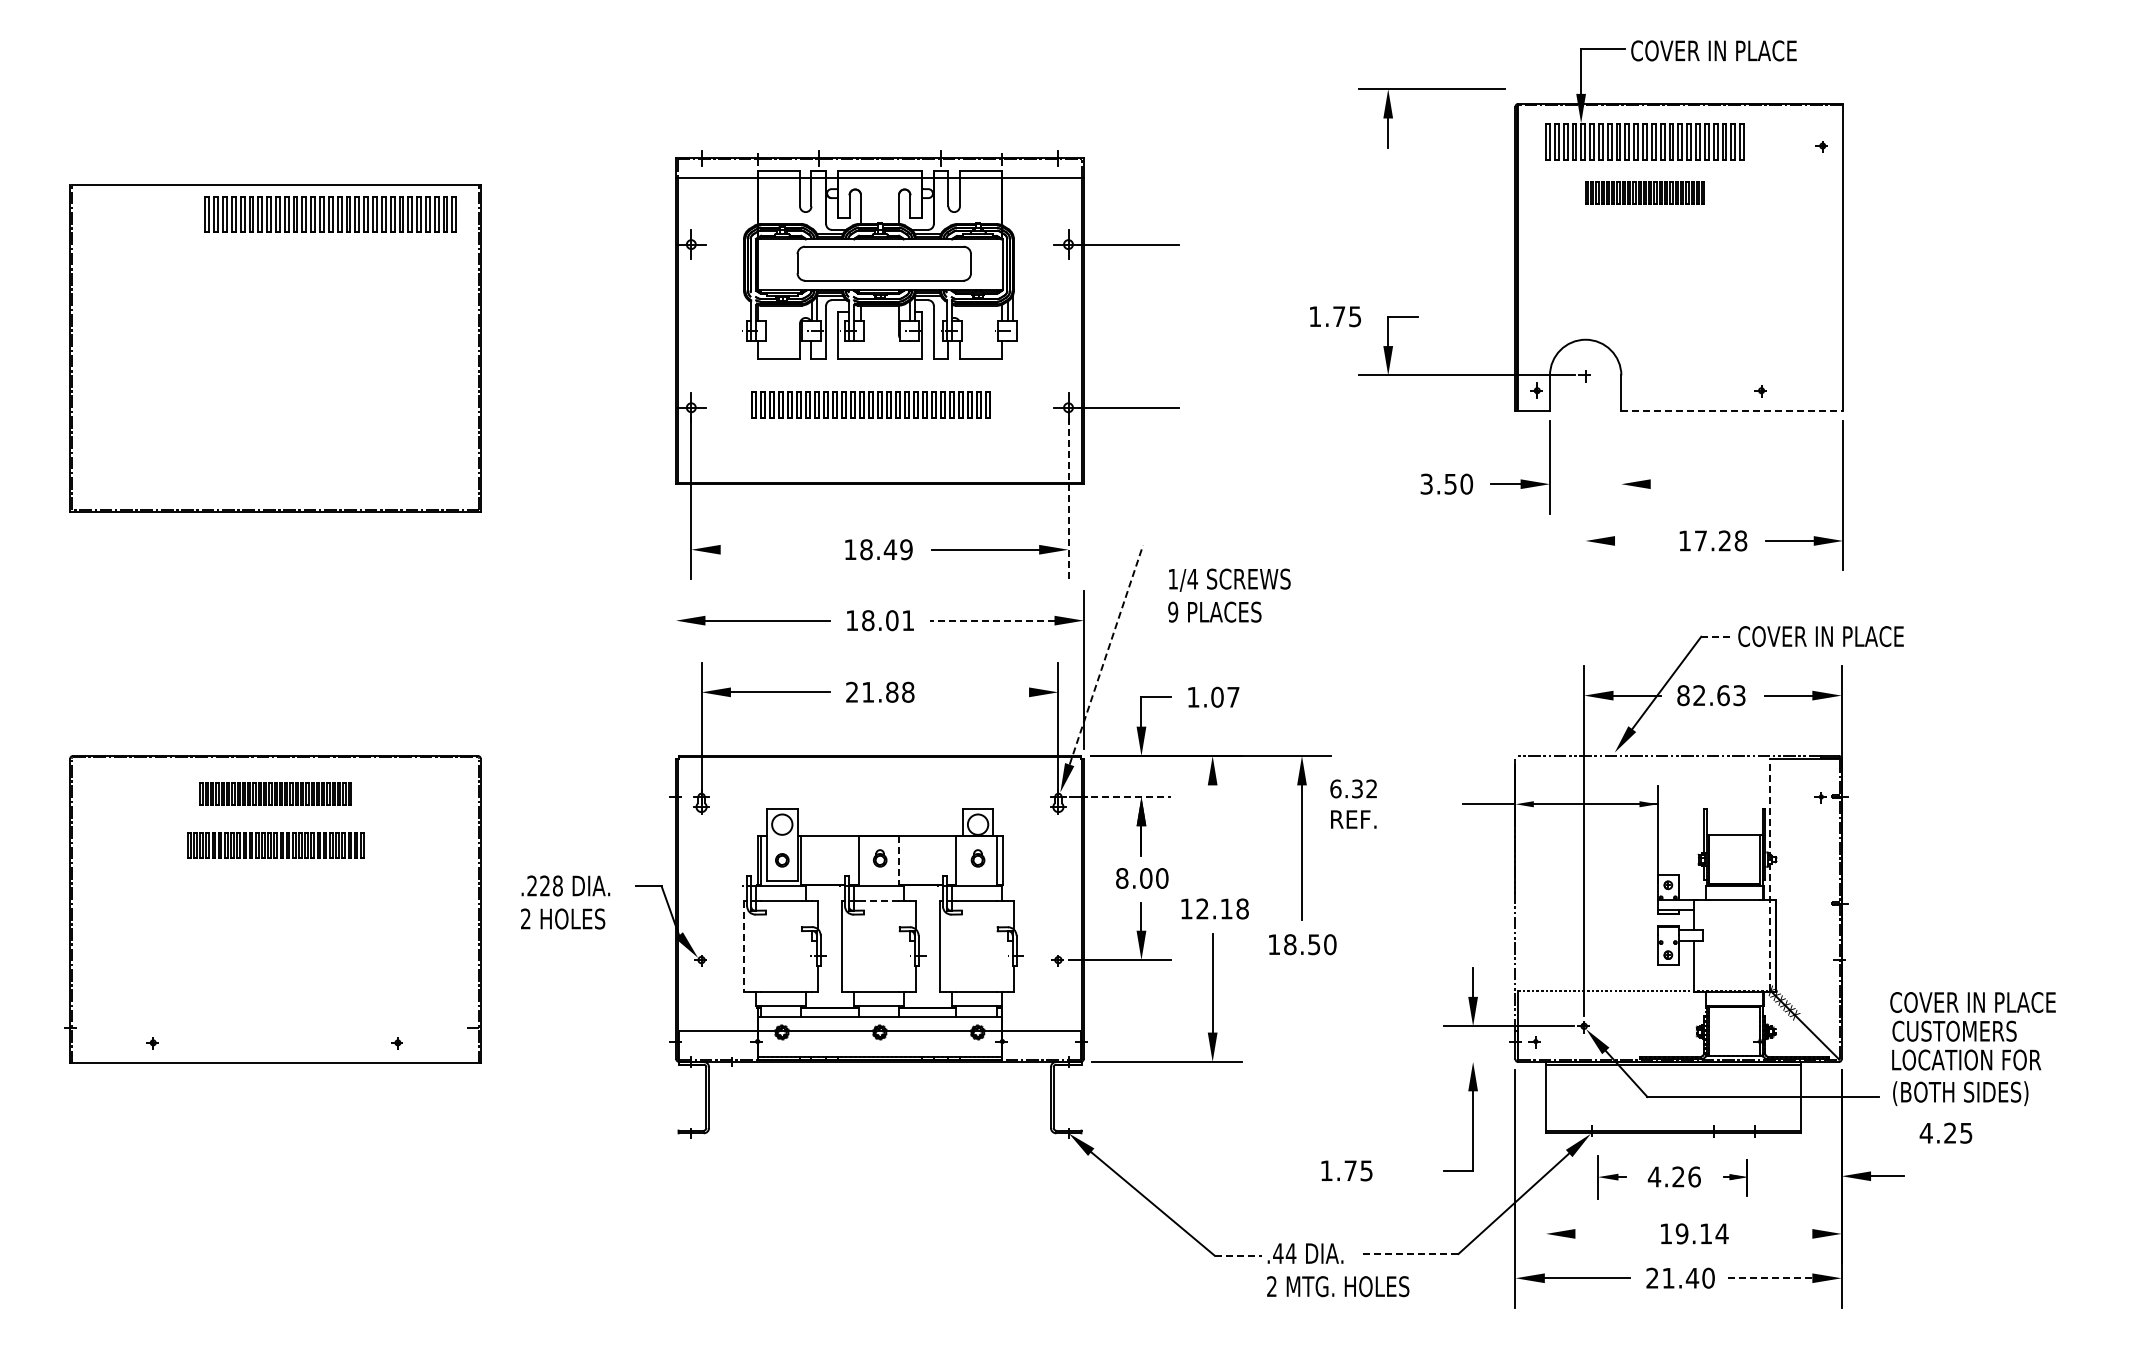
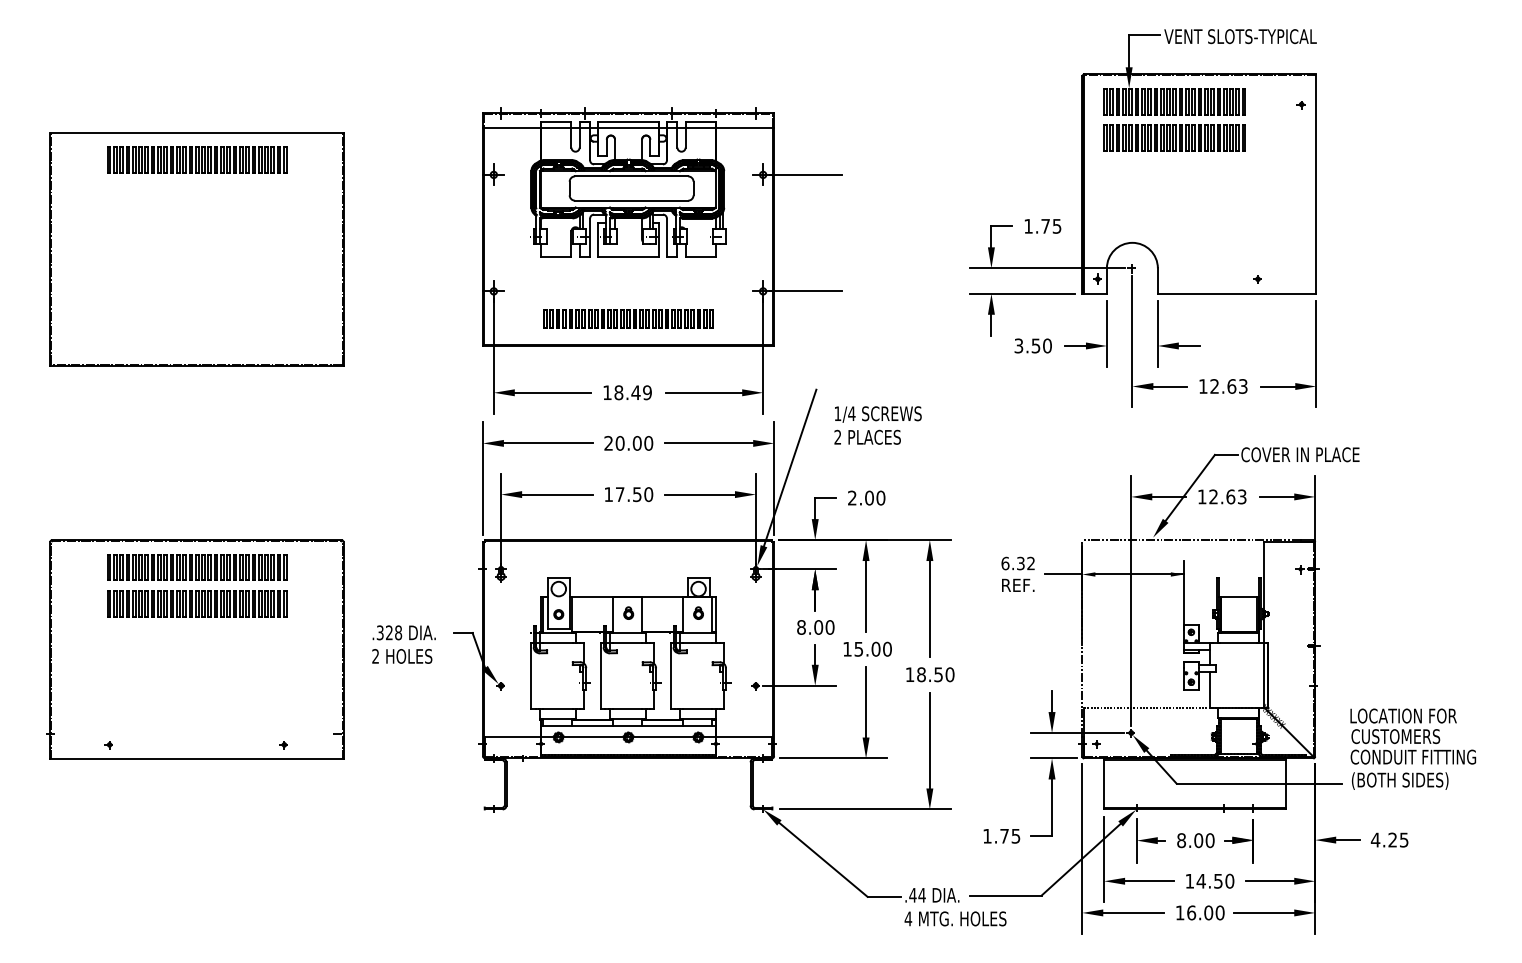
text: (1736, 50) -> (1240, 36), COVER IN PLACE -> VENT SLOTS-TYPICAL
part: (1431, 89) -> (1022, 294), moved
part: (1644, 192) -> (1174, 137), size x1.67
part: (330, 214) -> (196, 159), moved
text: (1335, 316) -> (1043, 226), moved
part: (870, 404) -> (628, 318), moved
line: (1732, 411) -> (1237, 294), dashed -> solid
line: (1621, 467) -> (1157, 334), added
line: (1585, 477) -> (1132, 341), added
line: (1665, 484) -> (1189, 346), added
line: (1068, 498) -> (763, 356), dashed -> solid
line: (1638, 540) -> (1170, 386), added
text: (1720, 540) -> (1228, 386), 17.28 -> 12.63
line: (773, 549) -> (552, 392), added
text: (1173, 611) -> (838, 436), 9 -> 2
text: (880, 620) -> (628, 443), 18.01 -> 20.00
line: (991, 620) -> (708, 443), dashed -> solid
line: (1718, 636) -> (1227, 454), dashed -> solid
line: (1106, 655) -> (790, 468), dashed -> solid
line: (676, 669) -> (483, 478), added
text: (880, 691) -> (628, 493), 21.88 -> 17.50
line: (979, 692) -> (699, 494), added
text: (1683, 695) -> (1202, 496), 82.63 -> 12.63
text: (1213, 696) -> (866, 497), 1.07 -> 2.00
part: (275, 793) -> (196, 566), size x1.67
line: (1120, 796) -> (800, 568), dashed -> solid
text: (1353, 803) -> (1018, 573), moved
line: (1212, 834) -> (865, 596), added
part: (275, 844) -> (196, 603), size x1.43
line: (899, 861) -> (642, 615), dashed -> solid
line: (1770, 874) -> (1264, 624), dashed -> solid
text: (532, 885) -> (380, 632), .228 -> .328
line: (878, 900) -> (627, 643), dashed -> solid
text: (1222, 908) -> (873, 648), 12.18 -> 15.00
line: (743, 946) -> (531, 676), dashed -> solid
text: (1972, 1002) -> (1408, 716), COVER IN PLACE -> LOCATION FOR
text: (1978, 1059) -> (1412, 756), LOCATION FOR -> CONDUIT FITTING
line: (1475, 1061) -> (1053, 758), added
part: (1211, 1132) -> (865, 808), added
text: (1945, 1132) -> (1389, 839), moved
text: (1346, 1170) -> (1001, 836), moved
text: (1673, 1176) -> (1195, 840), 4.26 -> 8.00
part: (1611, 1177) -> (1150, 840), size x1.43
part: (1735, 1177) -> (1239, 840), size x1.67
line: (1546, 1203) -> (1104, 859), added
line: (1609, 1233) -> (1149, 880), added
text: (1701, 1233) -> (1215, 880), 19.14 -> 14.50
line: (1778, 1233) -> (1270, 880), added
line: (1408, 1254) -> (1005, 895), dashed -> solid
line: (1238, 1255) -> (884, 896), dashed -> solid
text: (1672, 1277) -> (1194, 912), 21.40 -> 16.00
line: (1769, 1278) -> (1263, 913), dashed -> solid
text: (1271, 1286) -> (908, 918), 2 -> 4

